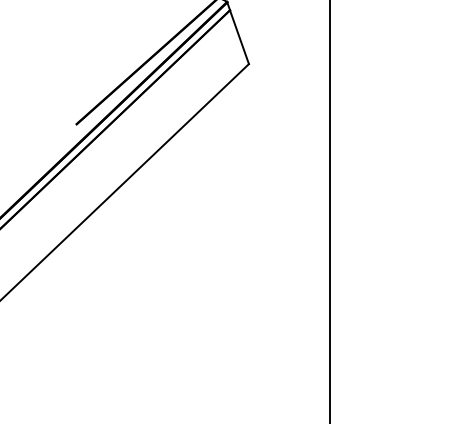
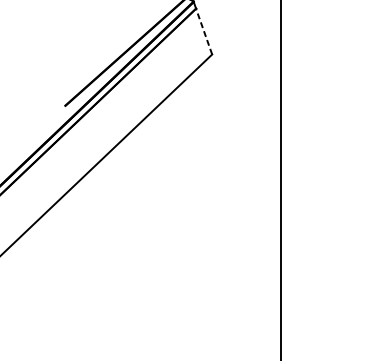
line: (239, 36) -> (204, 31), solid -> dashed

